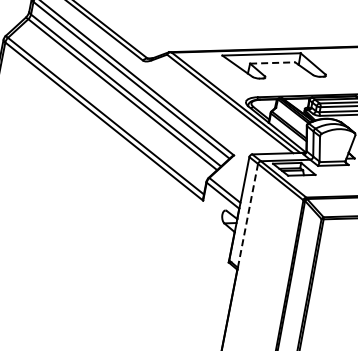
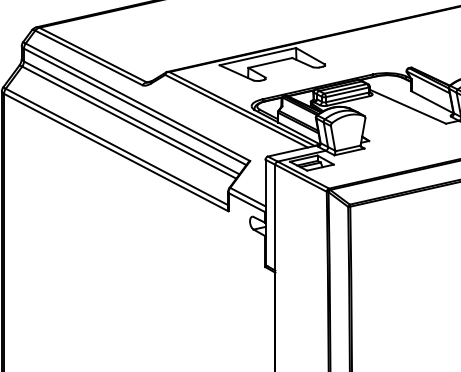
line: (272, 62) -> (270, 62), dashed -> solid
line: (248, 215) -> (275, 217), dashed -> solid

